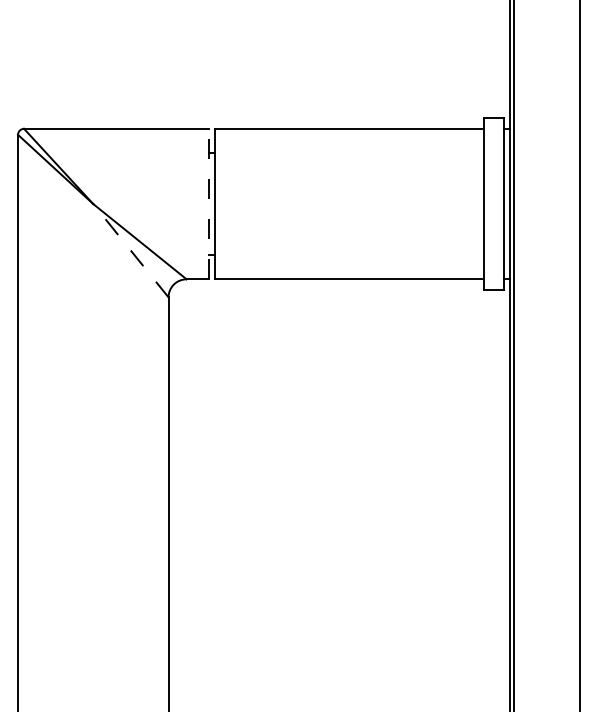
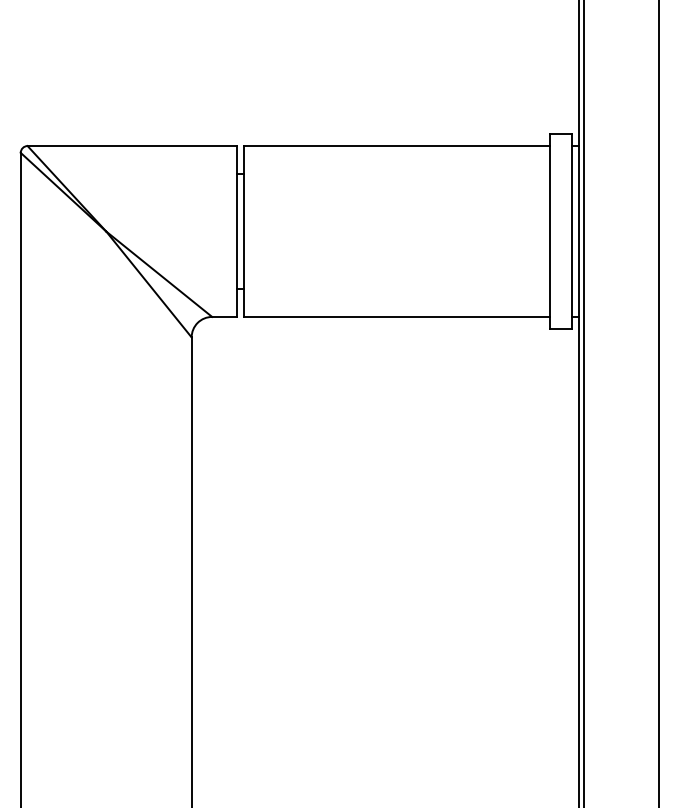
line: (208, 203) -> (237, 230), dashed -> solid
line: (130, 250) -> (148, 284), dashed -> solid

